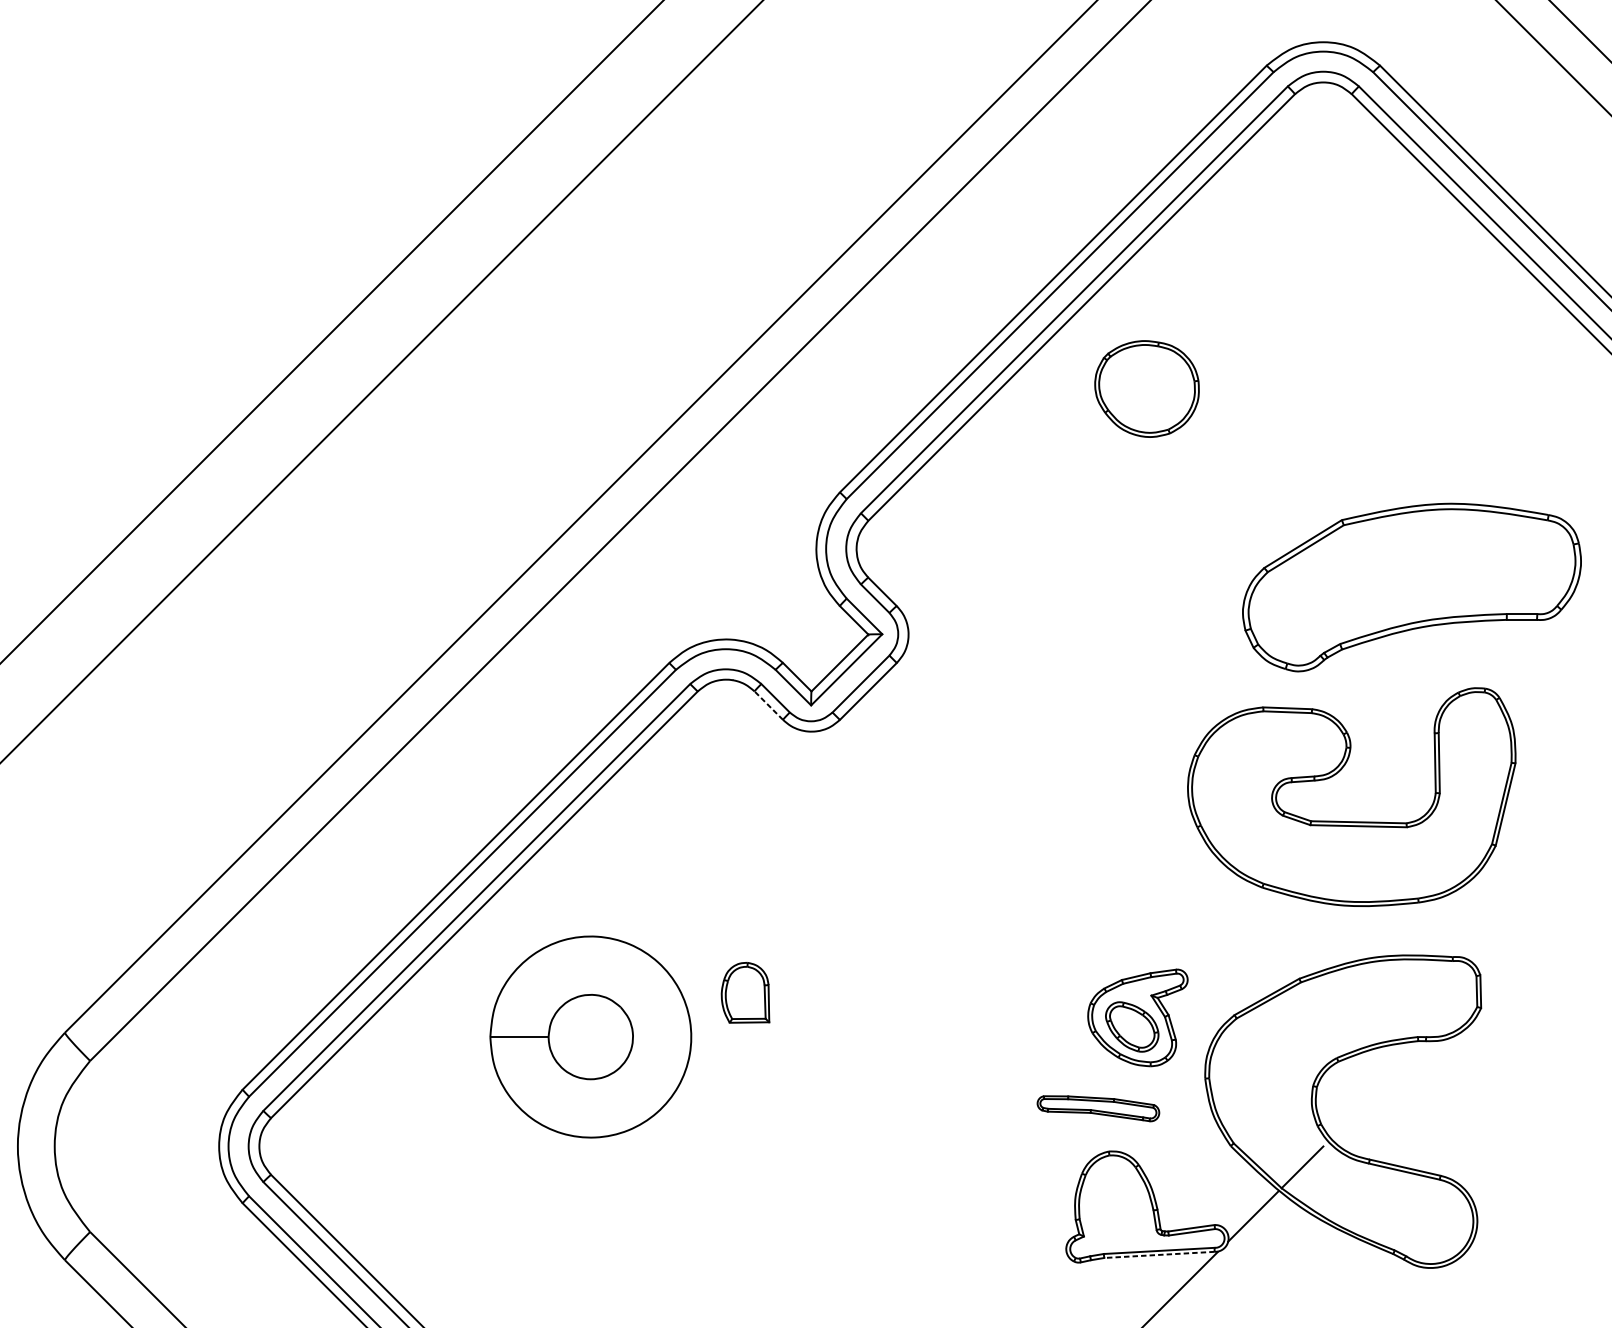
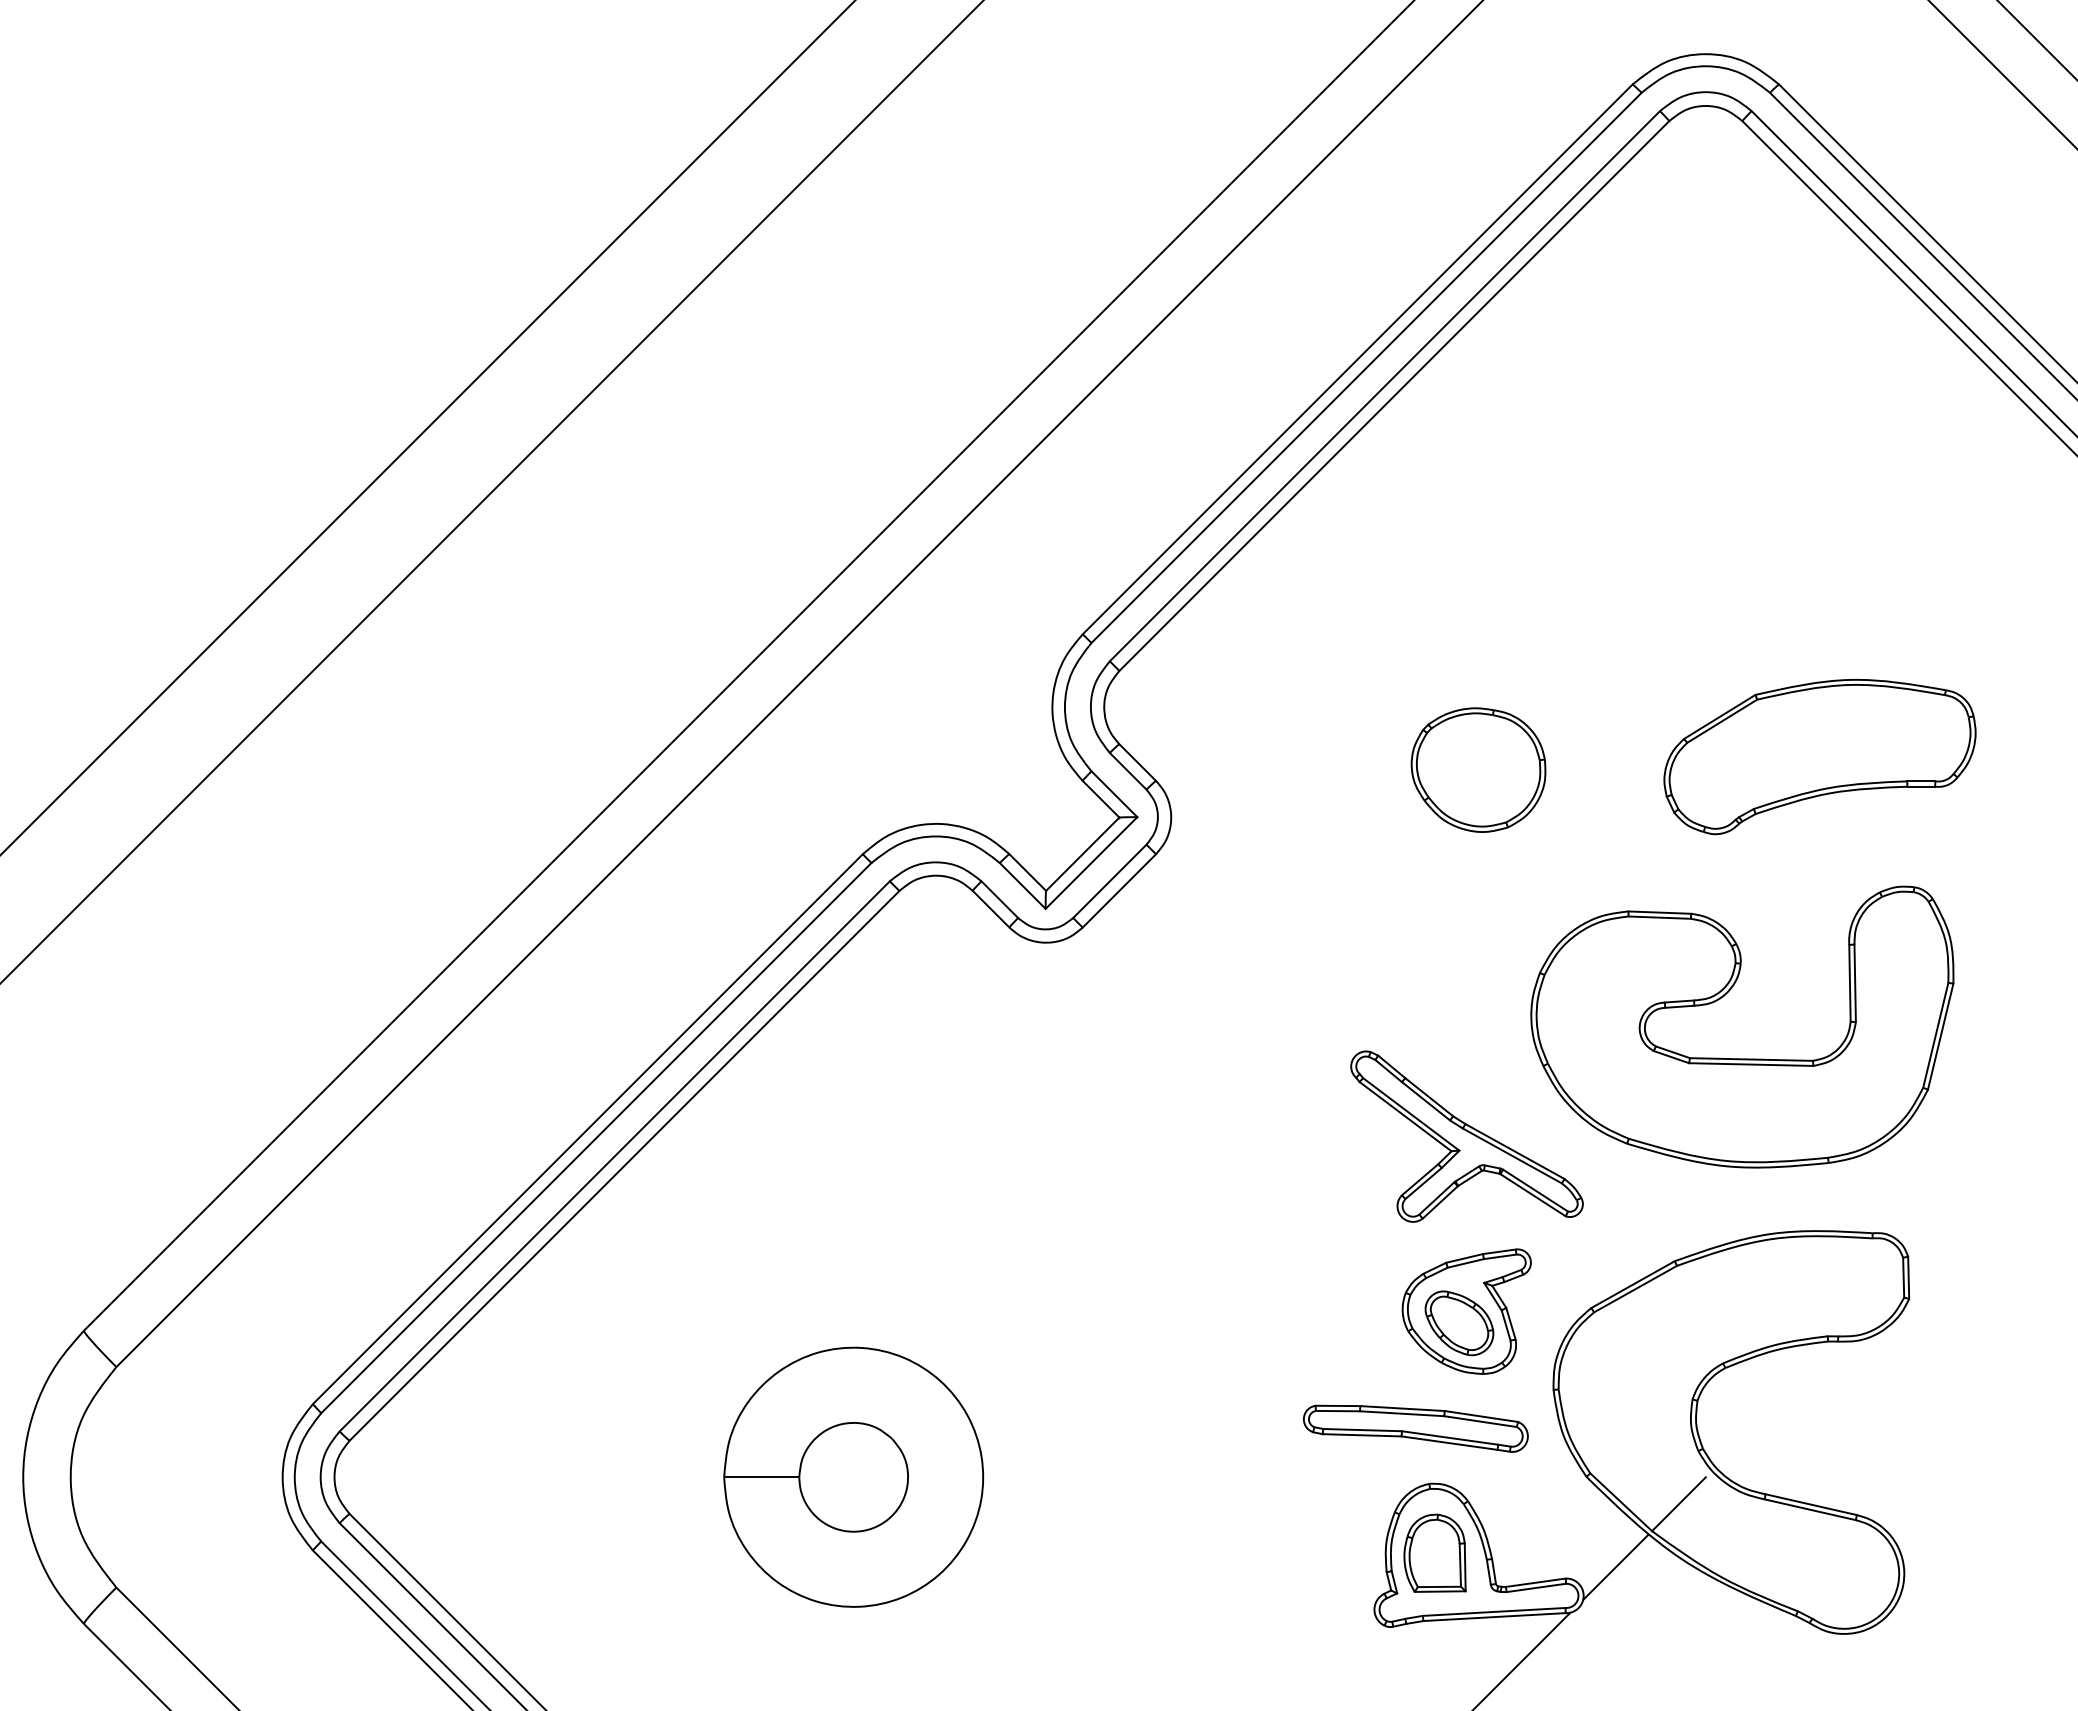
part: (1147, 388) -> (1478, 769), moved
part: (1411, 587) -> (1819, 756), size x0.71
line: (769, 705) -> (991, 909), dashed -> solid
part: (1137, 882) -> (1466, 1136), added
part: (745, 992) -> (1434, 1552), moved
part: (590, 1036) -> (853, 1476), moved
part: (1098, 1108) -> (1415, 1428), size x1.43
line: (1159, 1255) -> (1494, 1617), dashed -> solid

